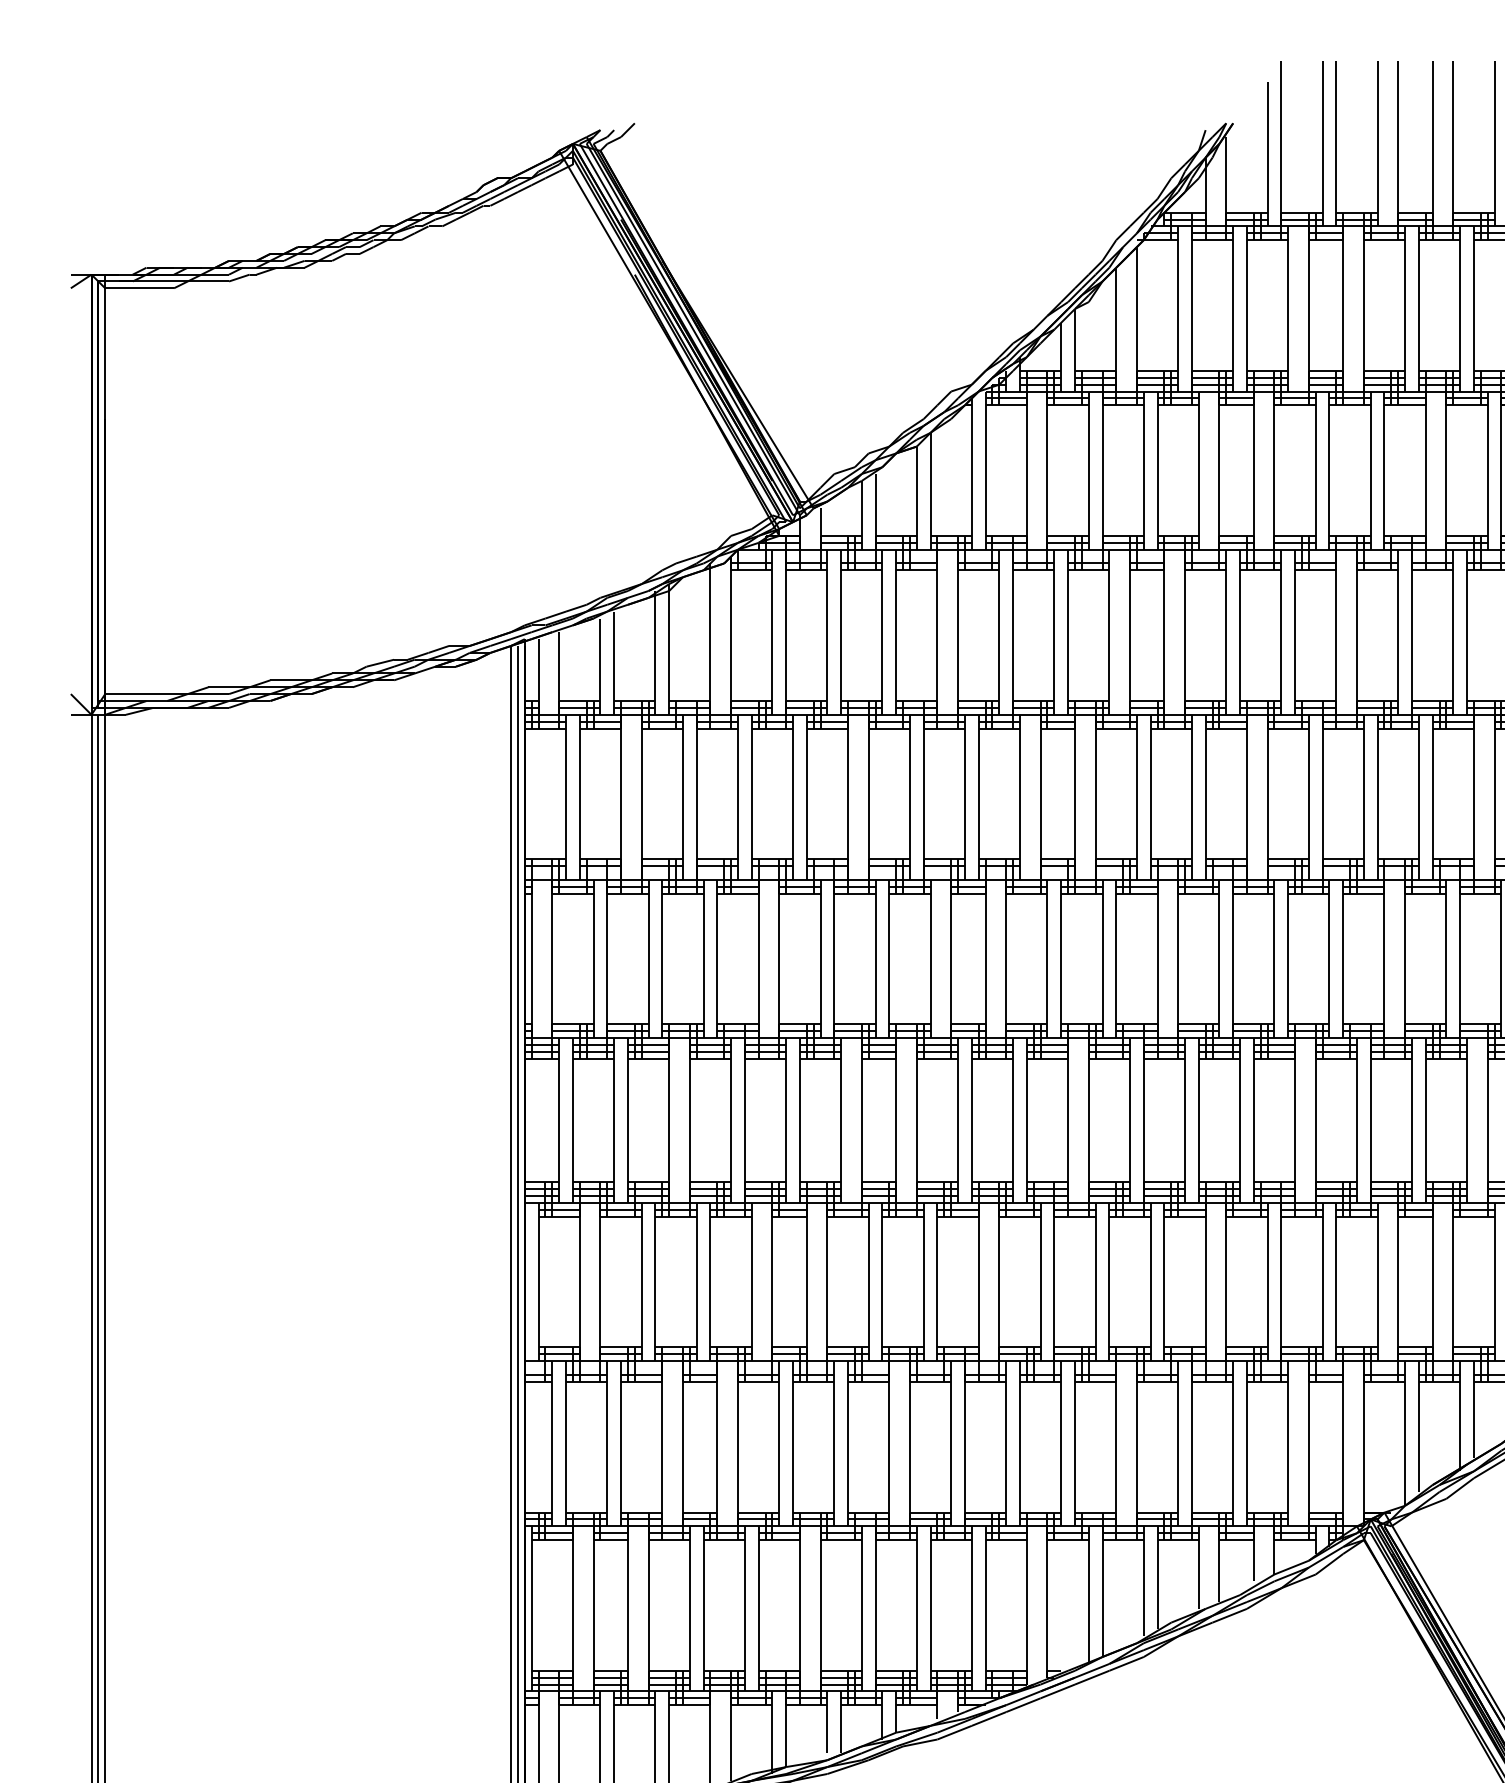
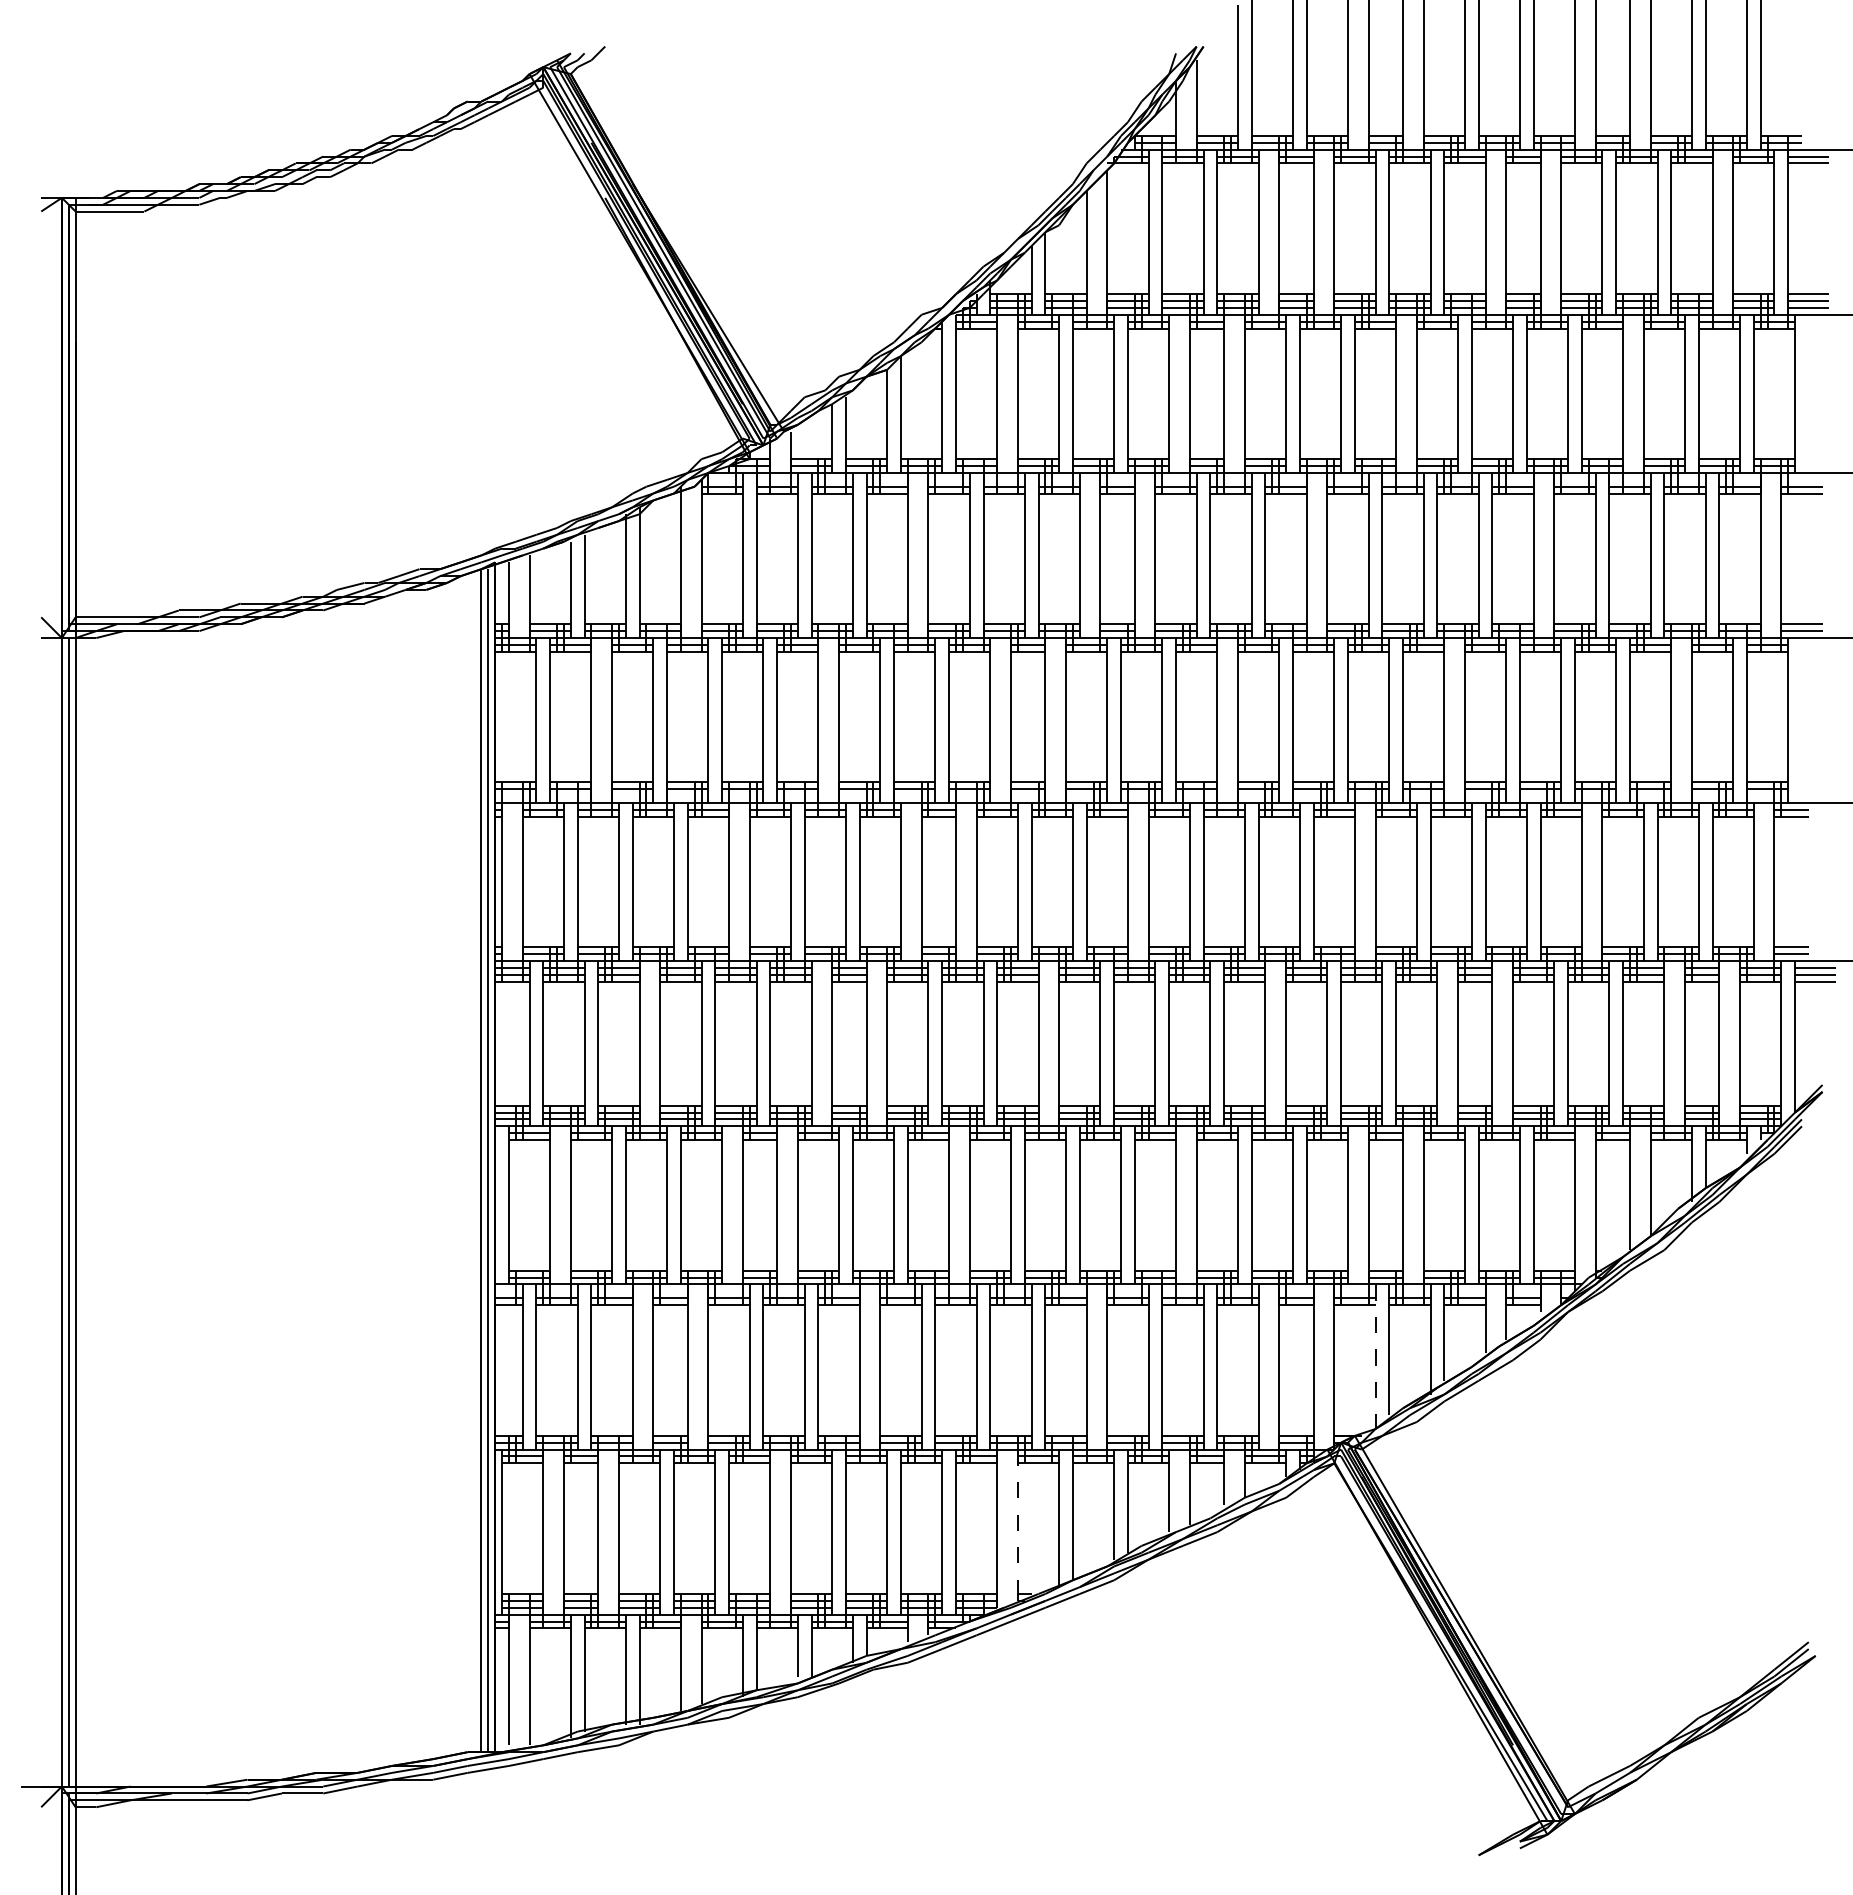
line: (1405, 1434) -> (1375, 1357), solid -> dashed
line: (1047, 1602) -> (1017, 1525), solid -> dashed

